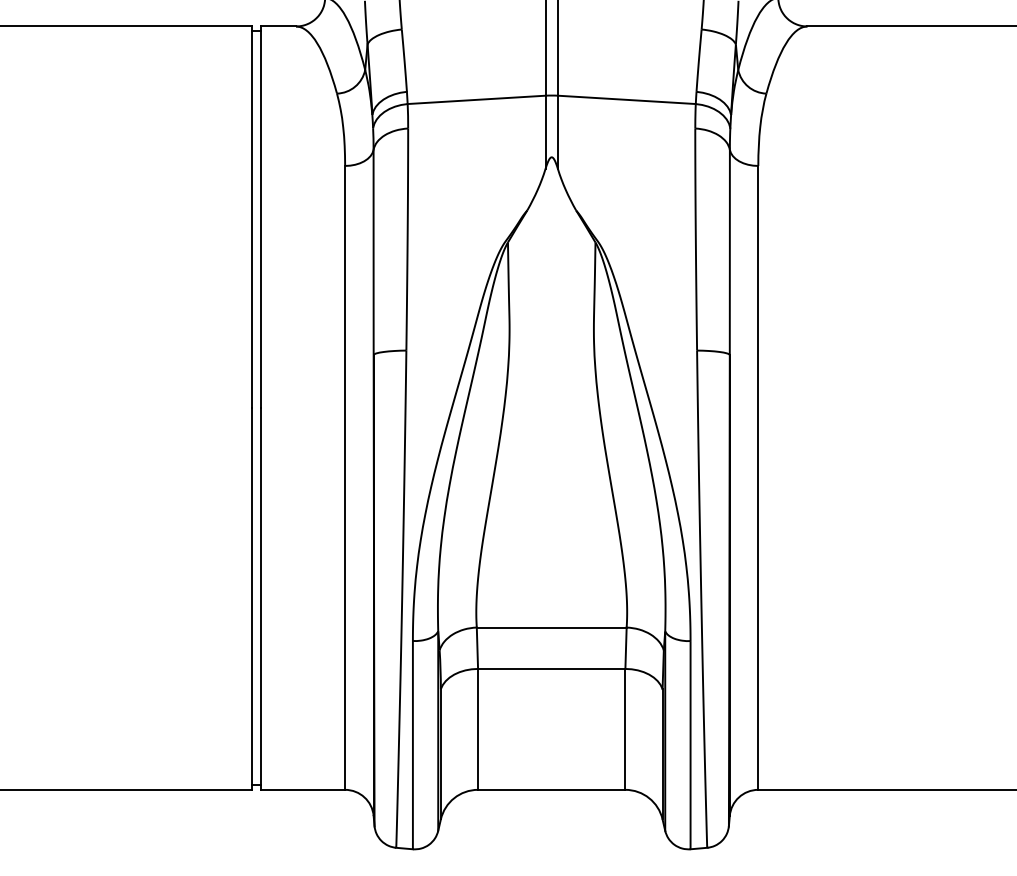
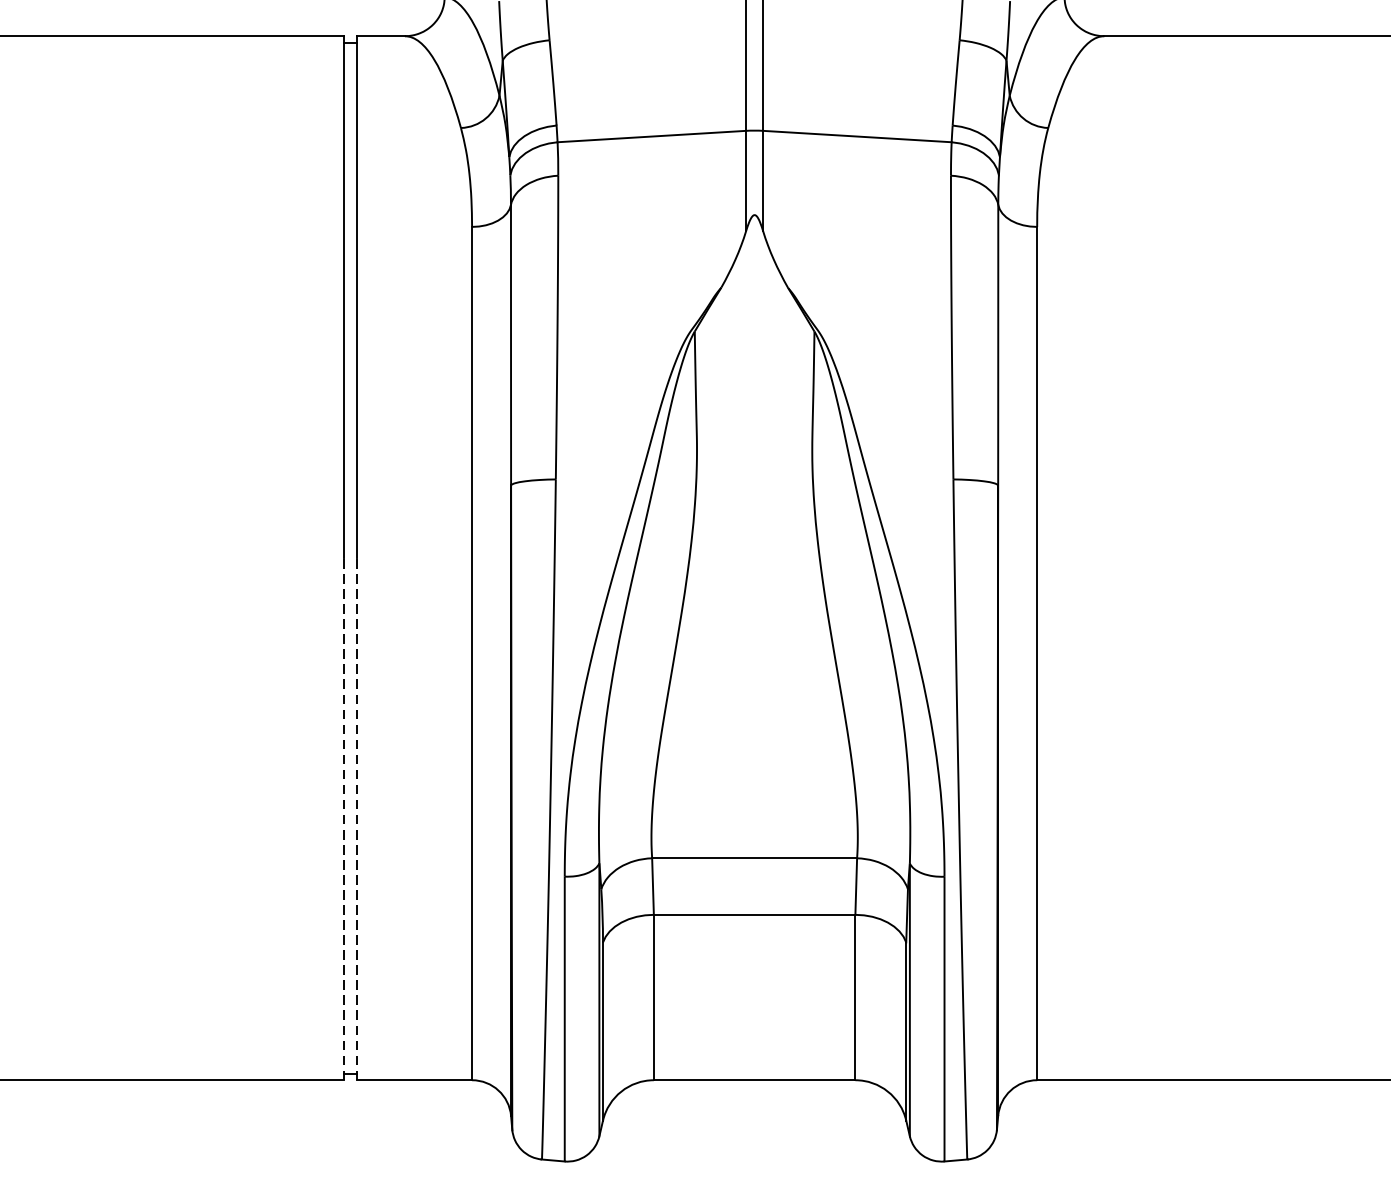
line: (251, 599) -> (344, 819), solid -> dashed
line: (261, 599) -> (357, 819), solid -> dashed

